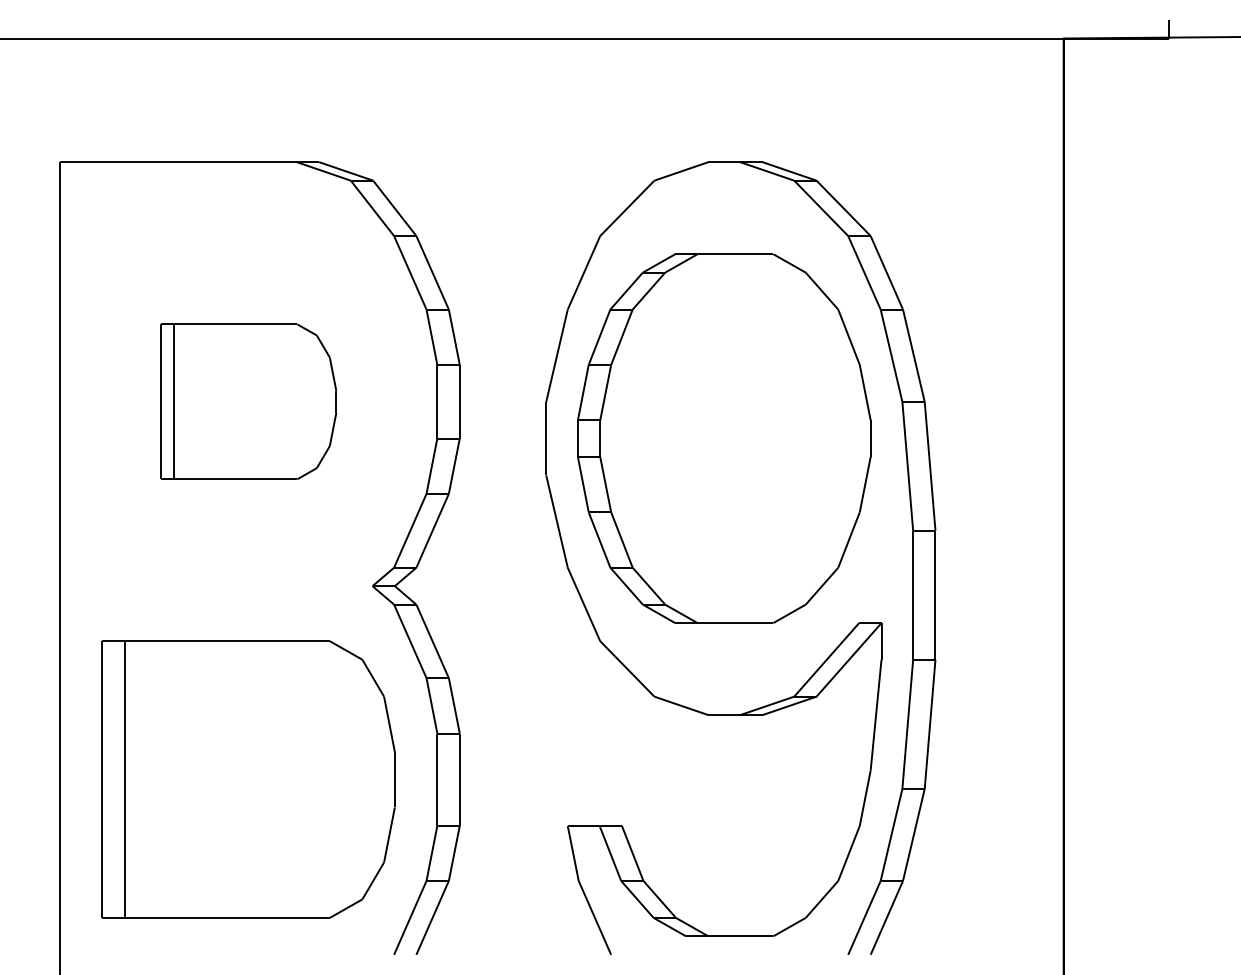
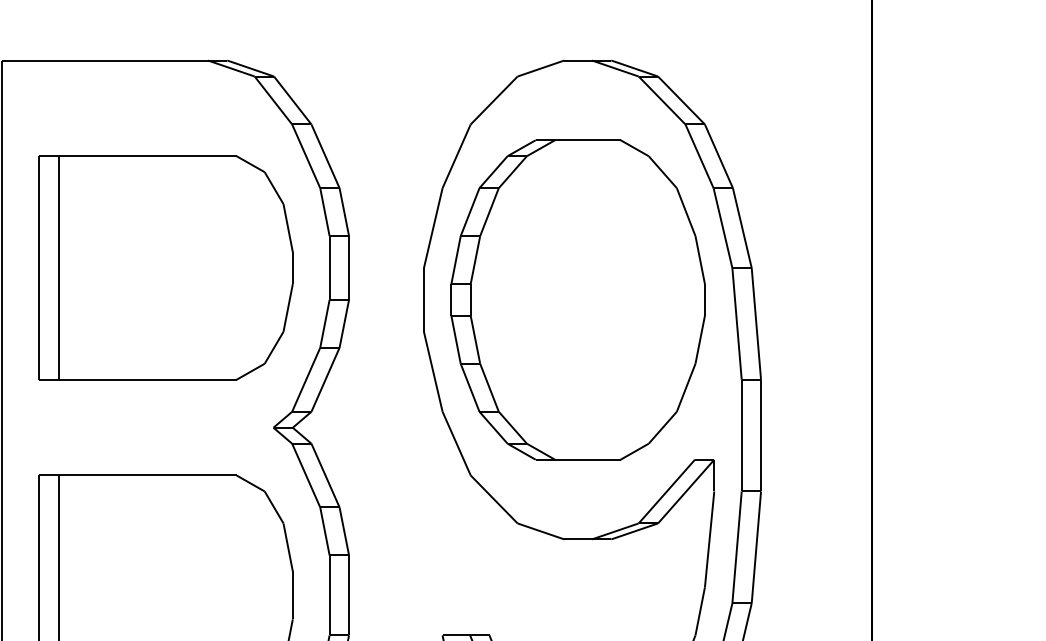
part: (248, 401) -> (166, 267), size x1.67

